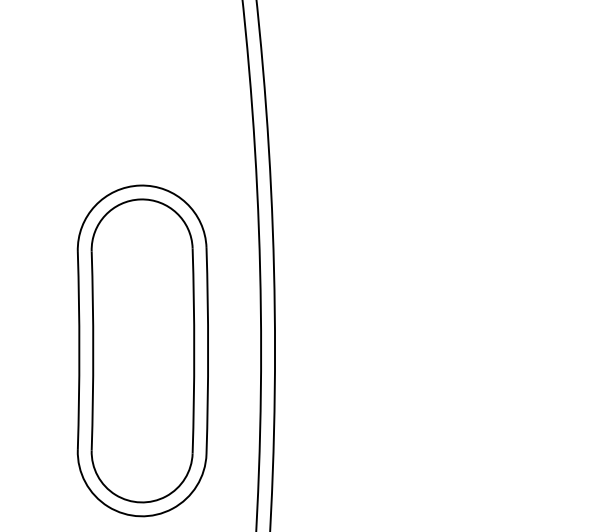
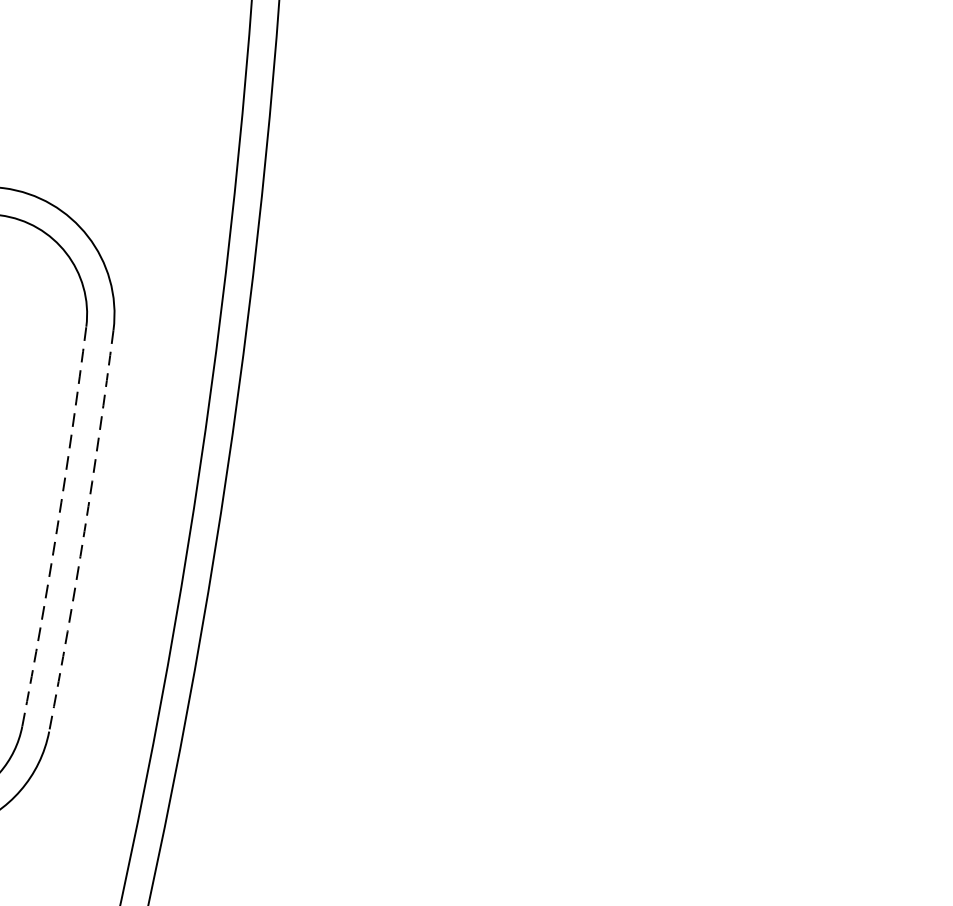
arc: (194, 350) -> (58, 526), solid -> dashed
arc: (208, 350) -> (85, 530), solid -> dashed

